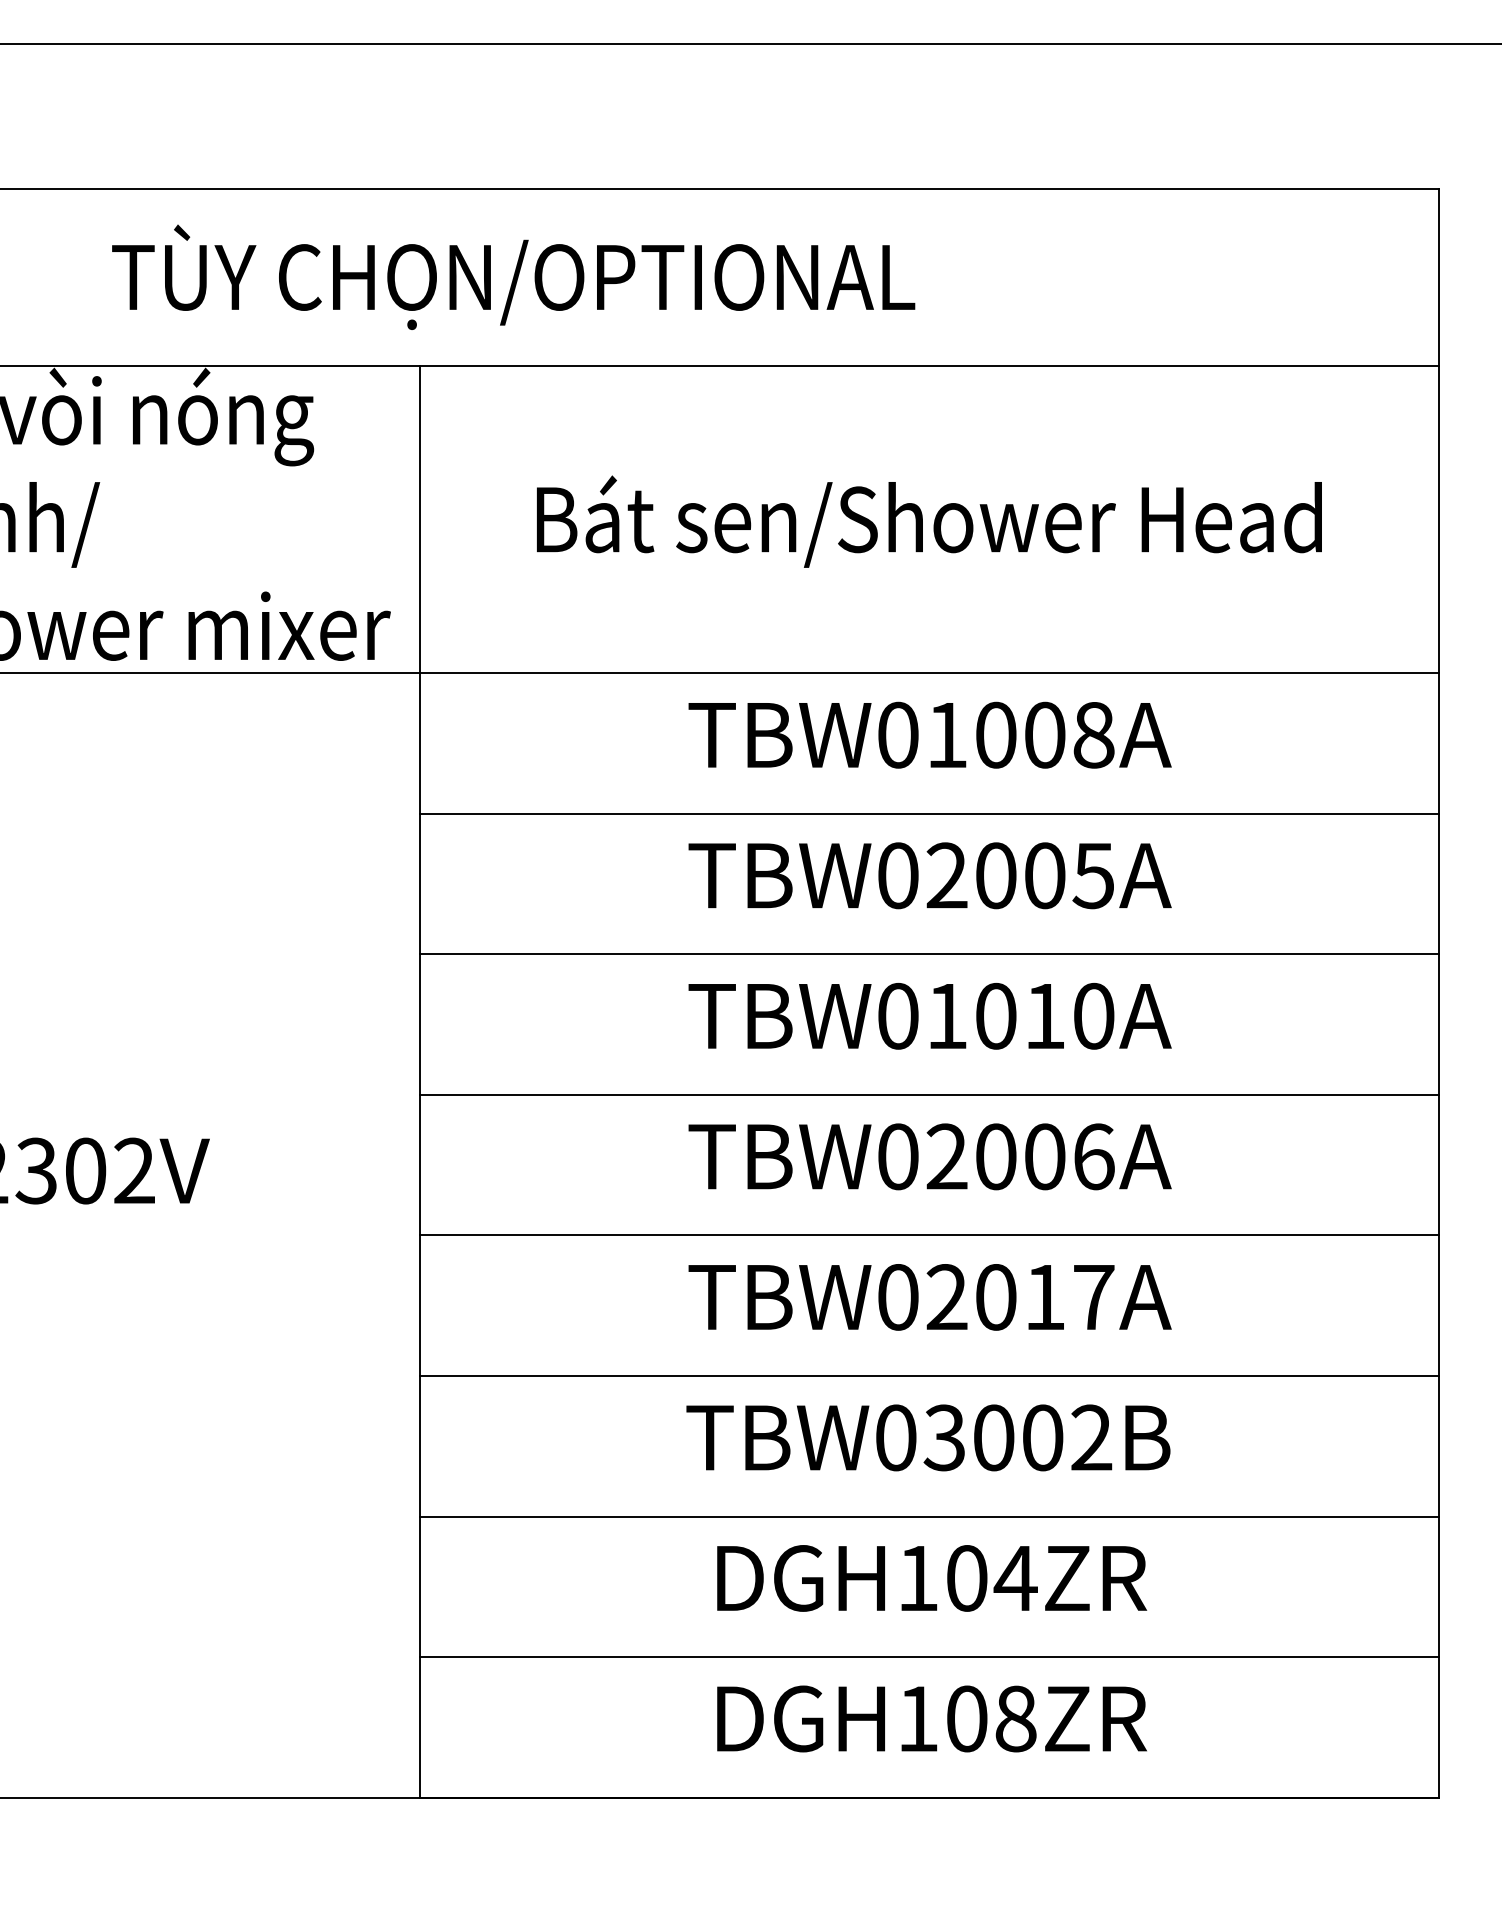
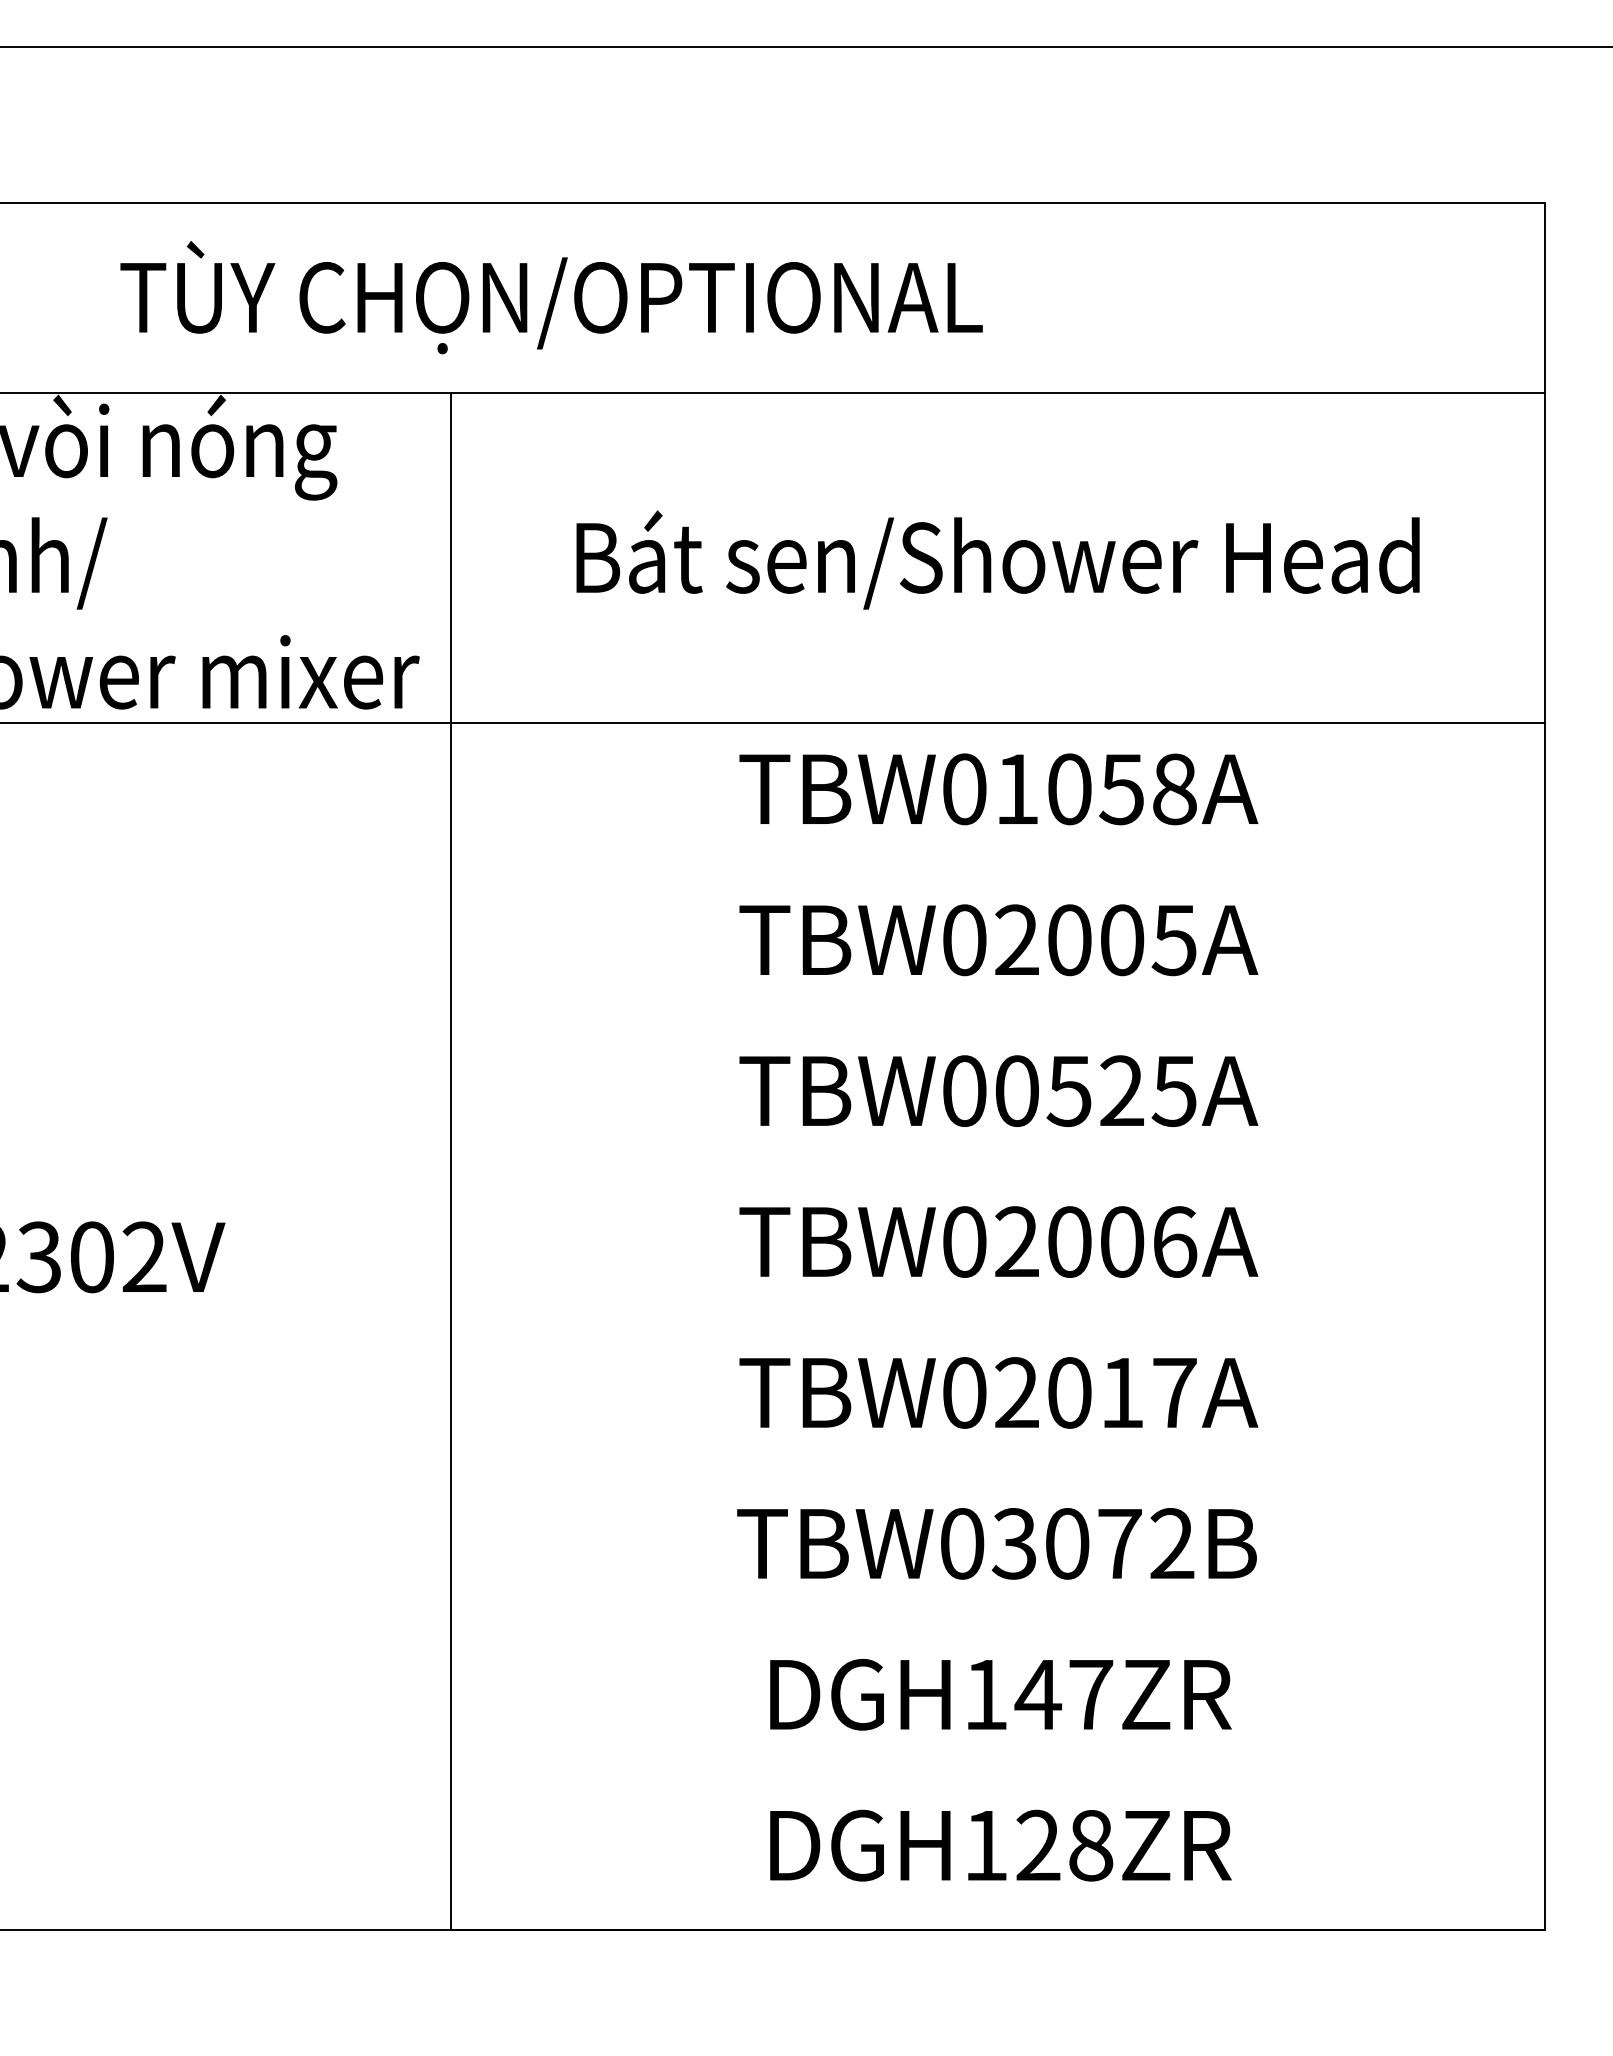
text: (1044, 734) -> (1121, 788), TBW01008A -> TBW01058A
line: (928, 813) -> (997, 873), removed
line: (928, 954) -> (997, 1024), removed
text: (1020, 1015) -> (1095, 1090), TBW01010A -> TBW00525A
line: (928, 1094) -> (997, 1175), removed
line: (928, 1235) -> (997, 1326), removed
line: (928, 1376) -> (997, 1477), removed
text: (1043, 1437) -> (1120, 1543), TBW03002B -> TBW03072B
line: (928, 1516) -> (997, 1628), removed
text: (990, 1578) -> (1063, 1694), DGH104ZR -> DGH147ZR
line: (928, 1657) -> (997, 1779), removed
text: (966, 1718) -> (1037, 1845), DGH108ZR -> DGH128ZR

